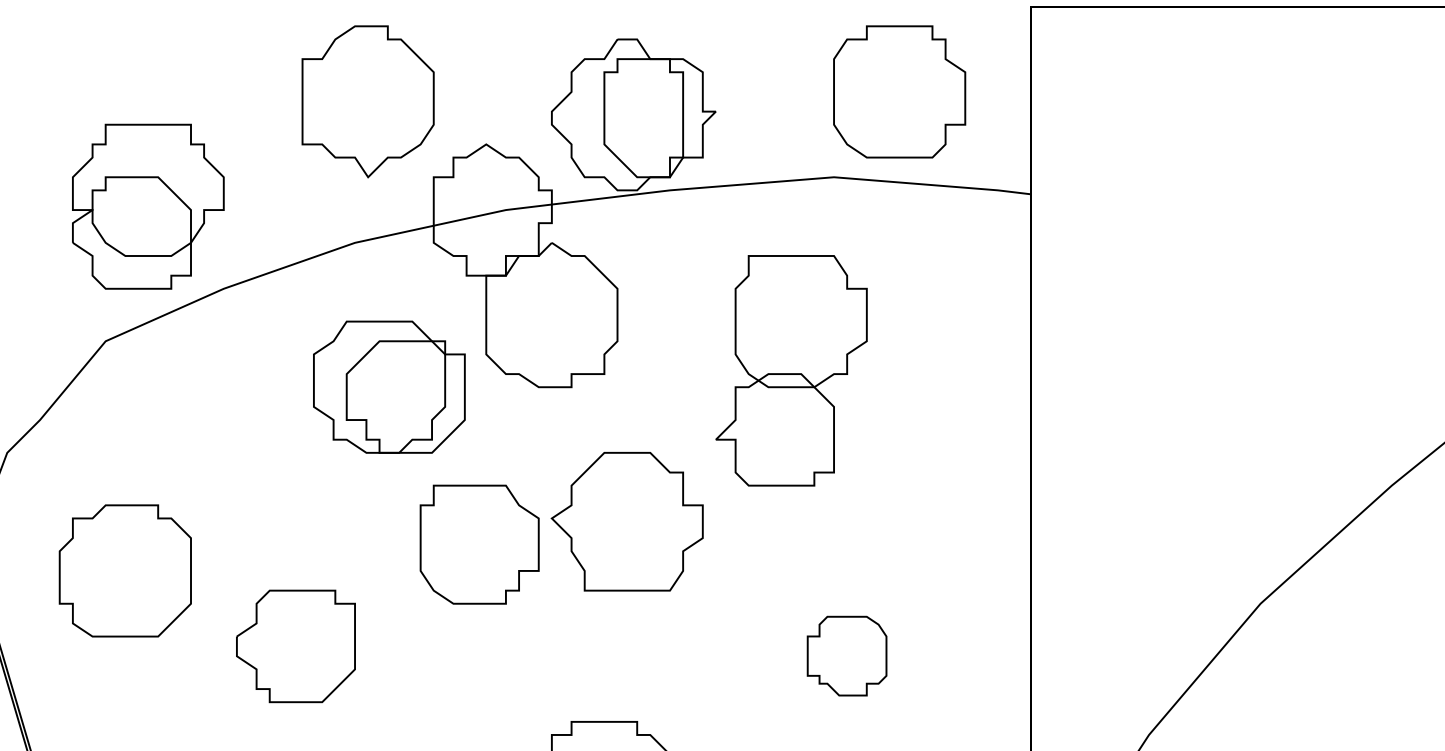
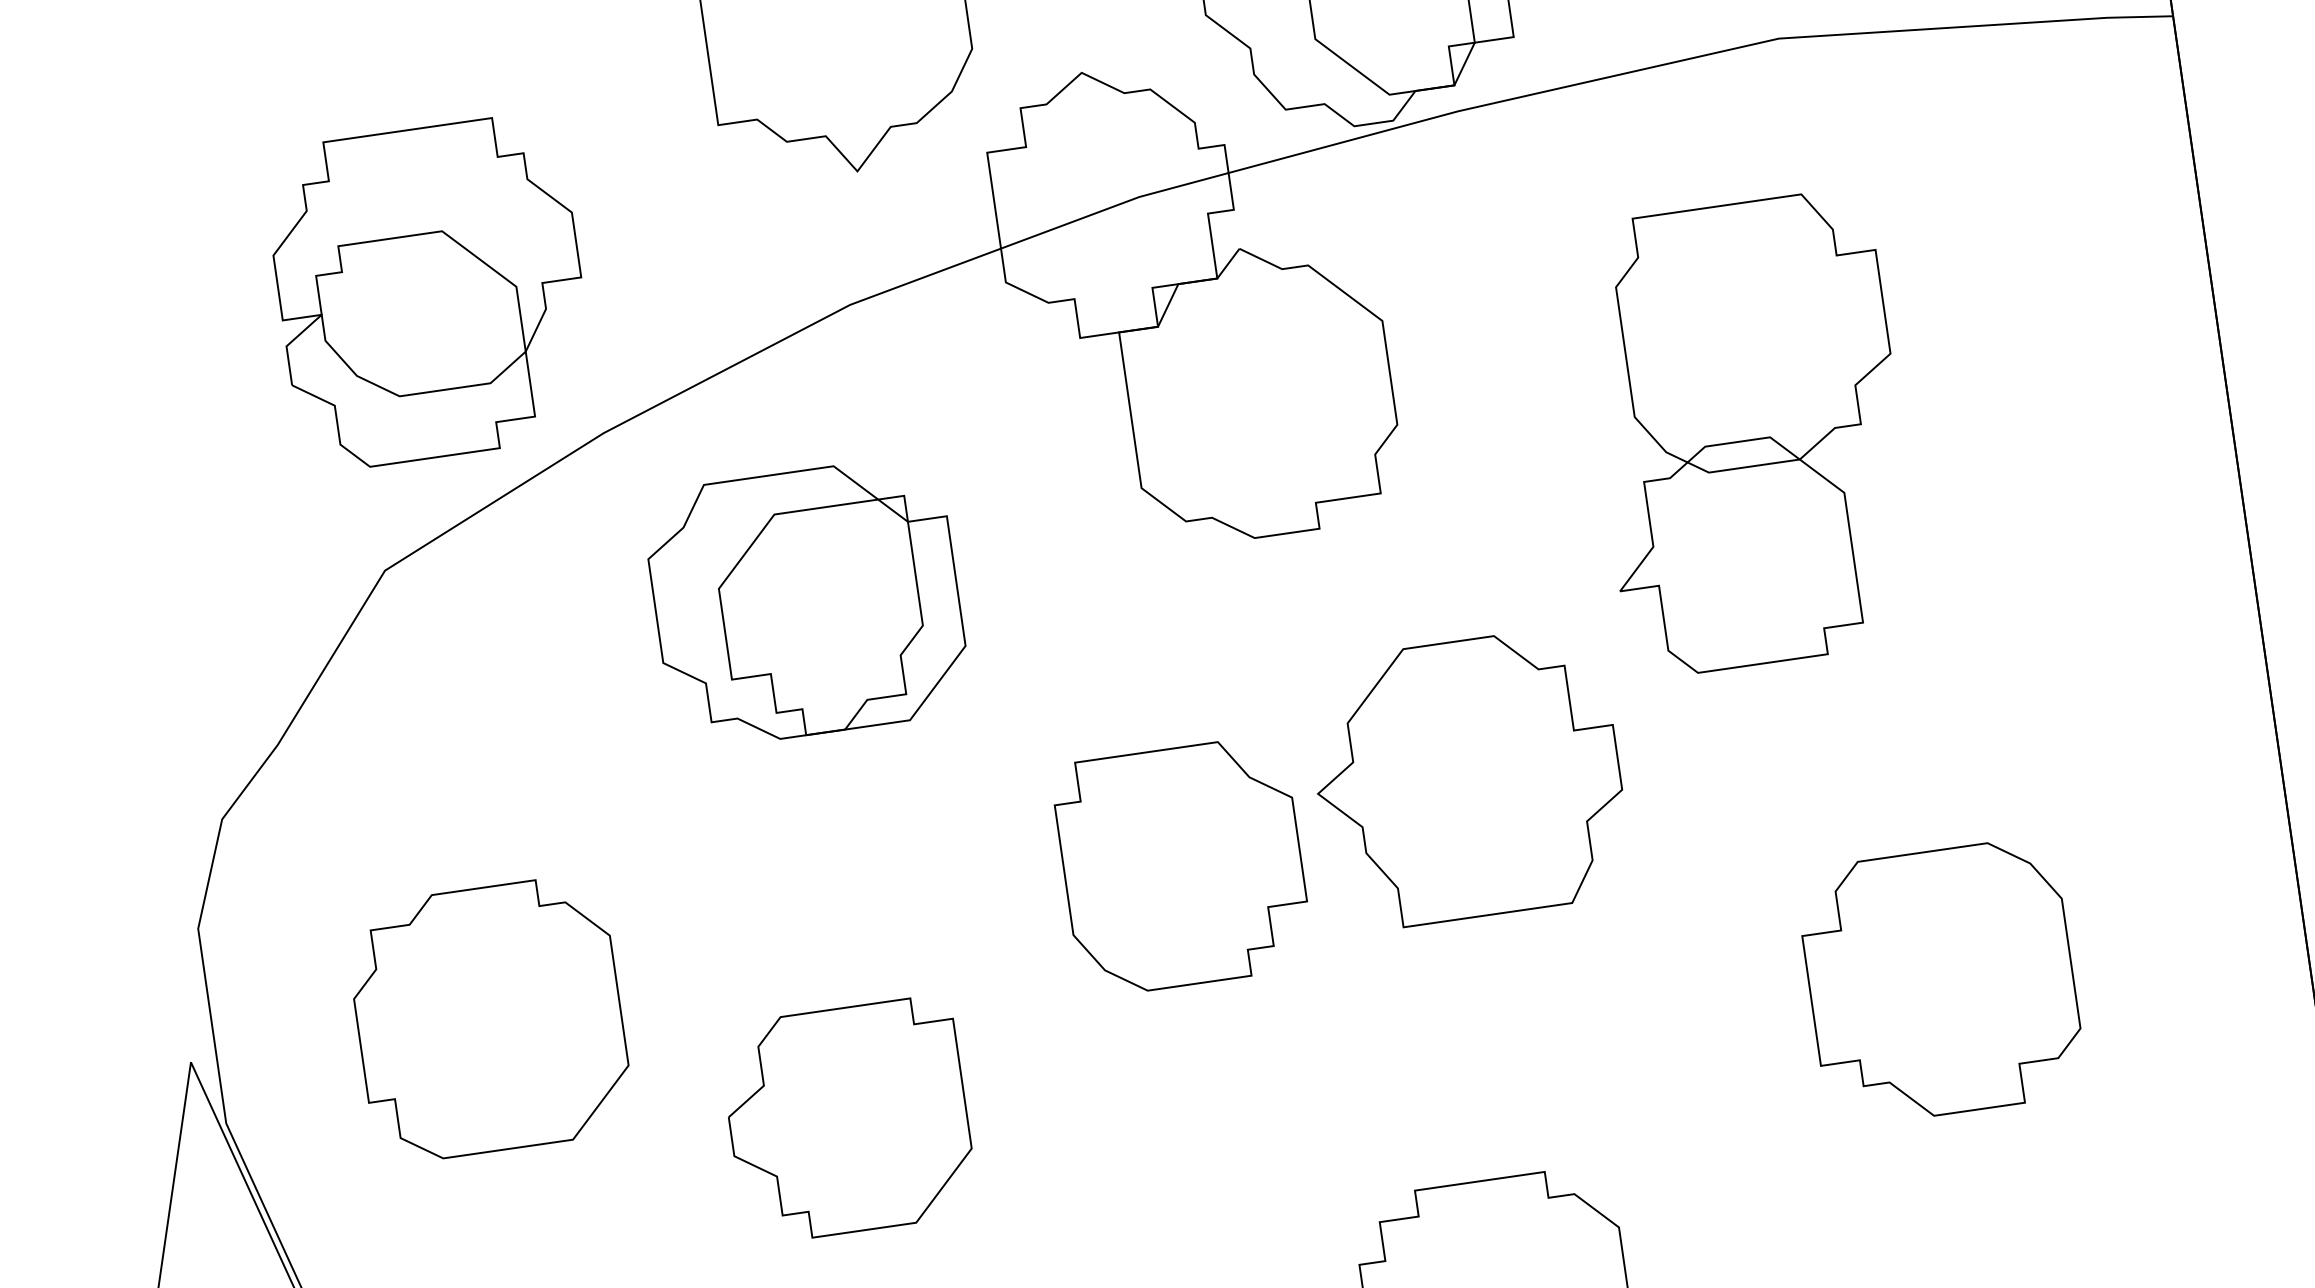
part: (389, 386) -> (806, 601), moved
part: (846, 655) -> (1939, 980), size x1.67

